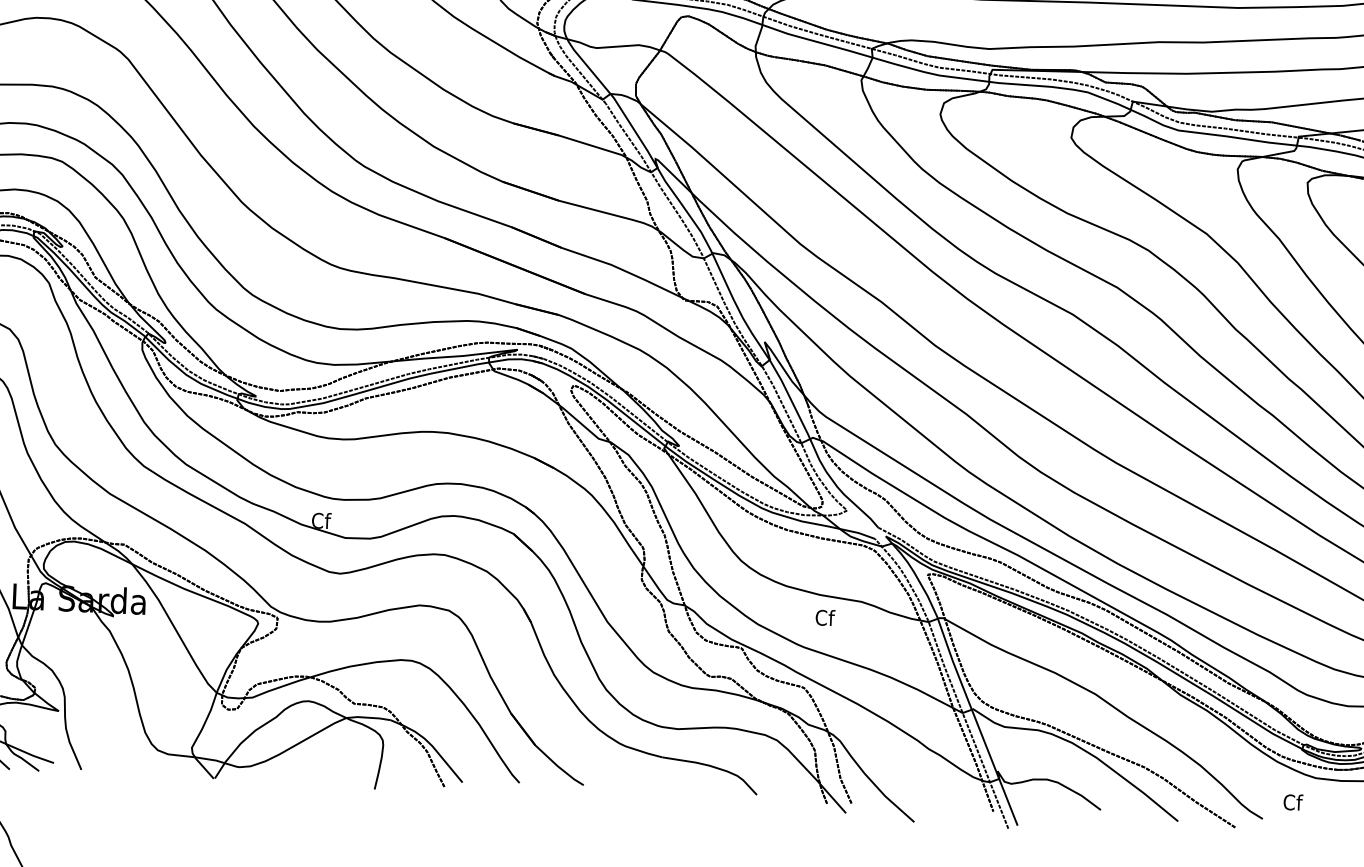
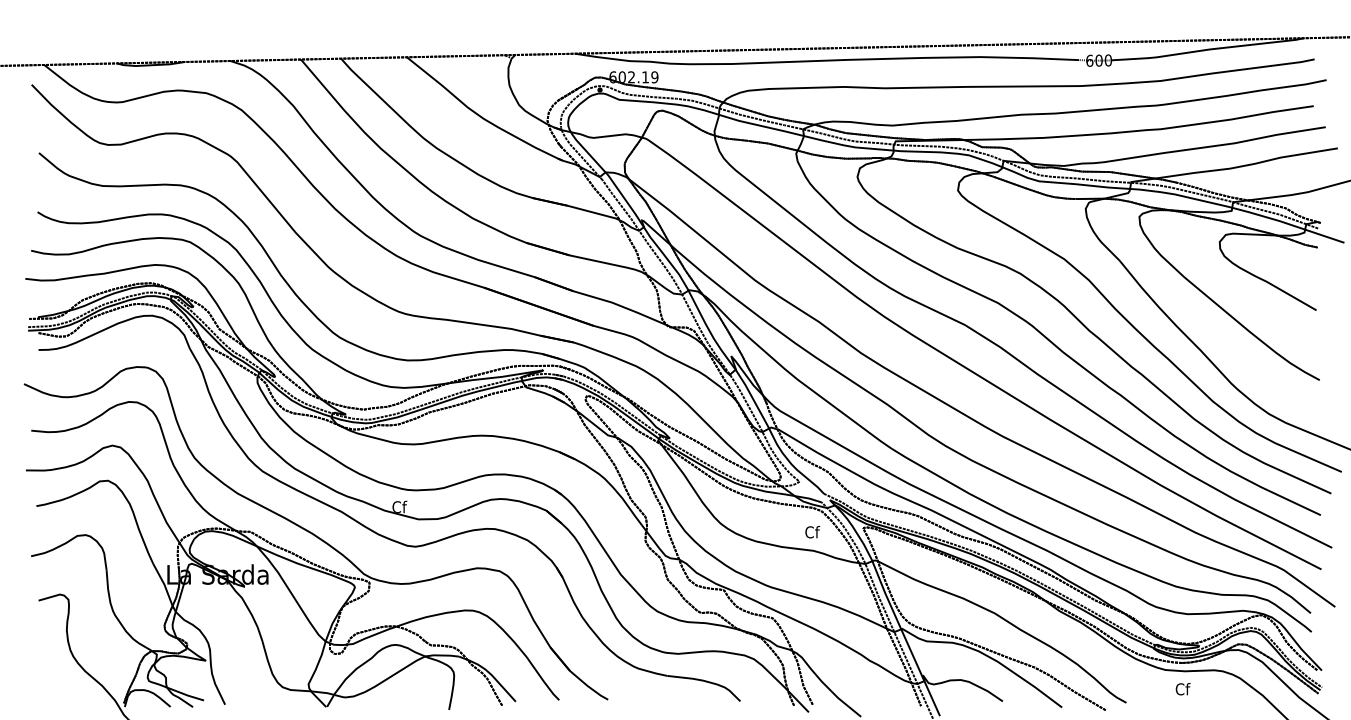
text: (825, 618) -> (812, 532), moved
text: (1292, 802) -> (1182, 689), moved

